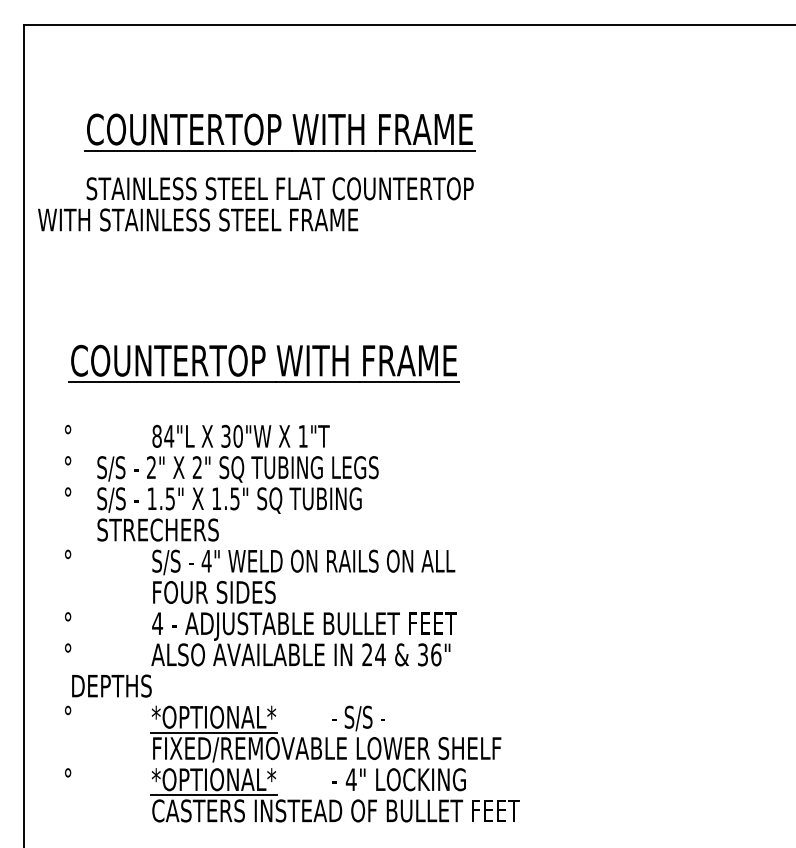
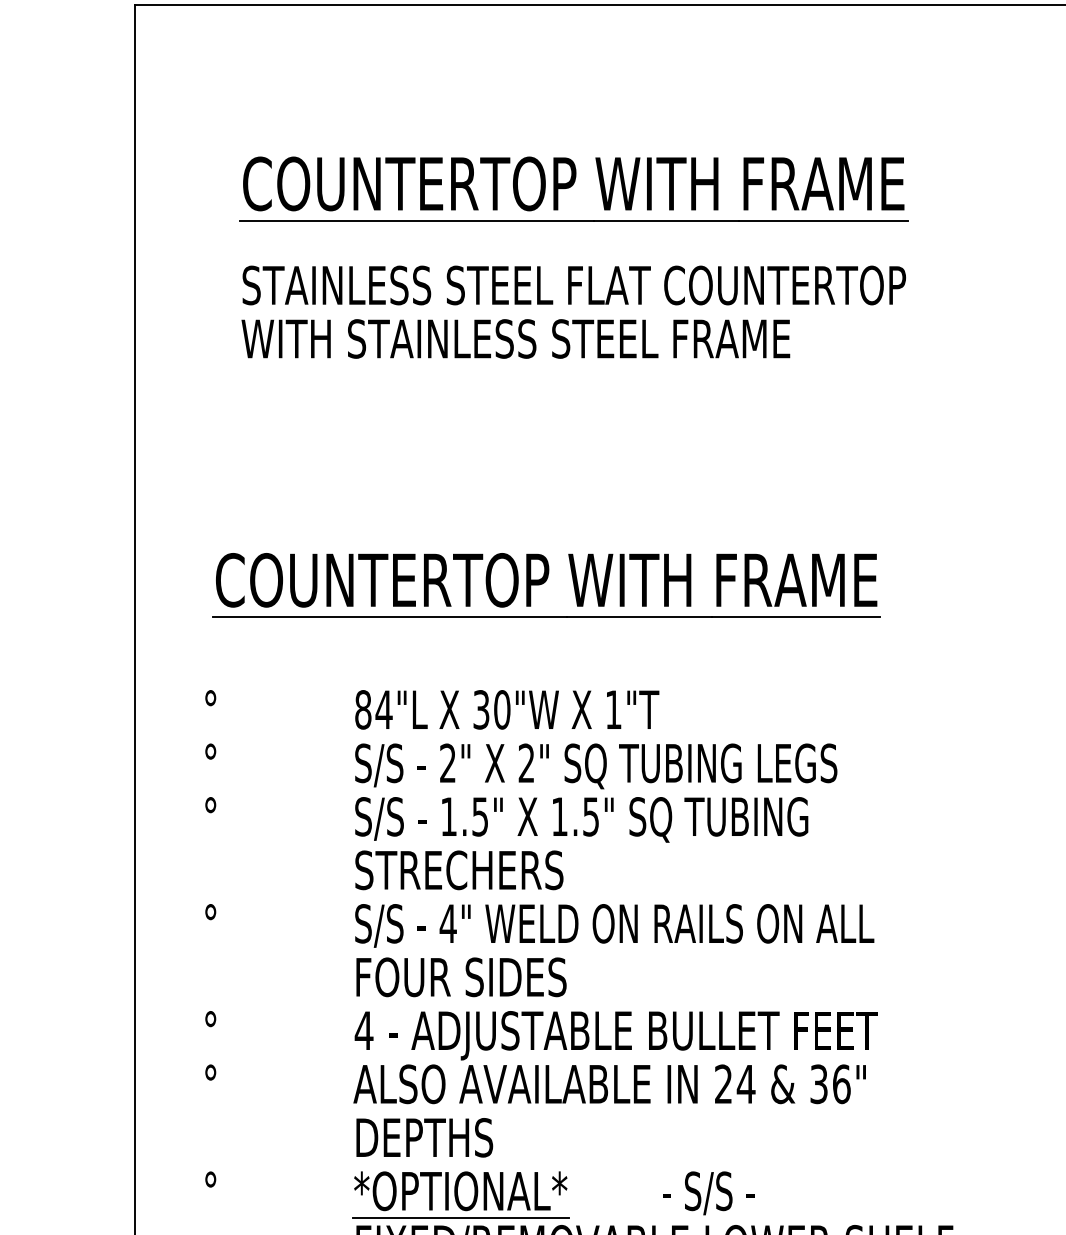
text: (198, 219) -> (516, 338), moved
text: (237, 498) -> (595, 816), moved
text: (111, 685) -> (423, 1136), moved

